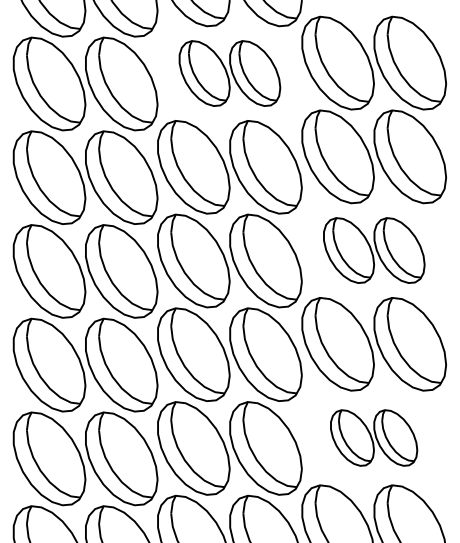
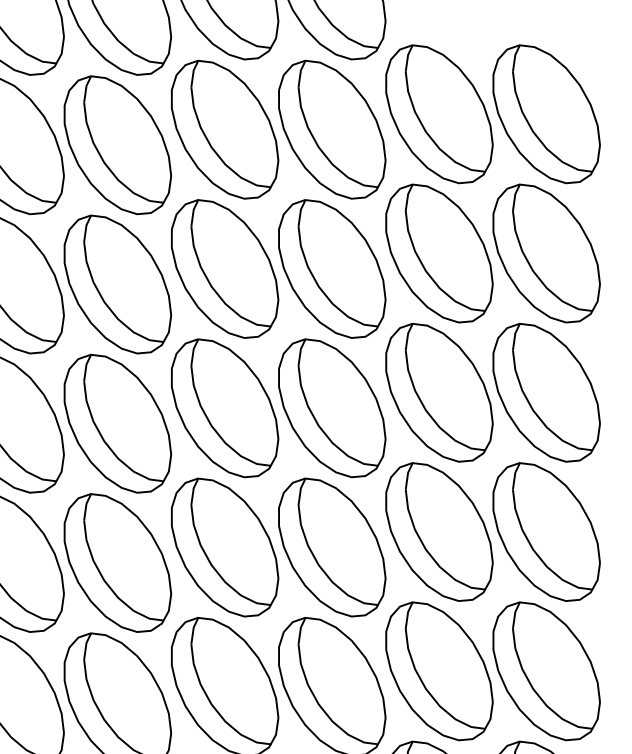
part: (229, 73) -> (278, 129), size x1.43
part: (374, 250) -> (493, 392), size x1.43
part: (373, 437) -> (491, 670), size x1.67

